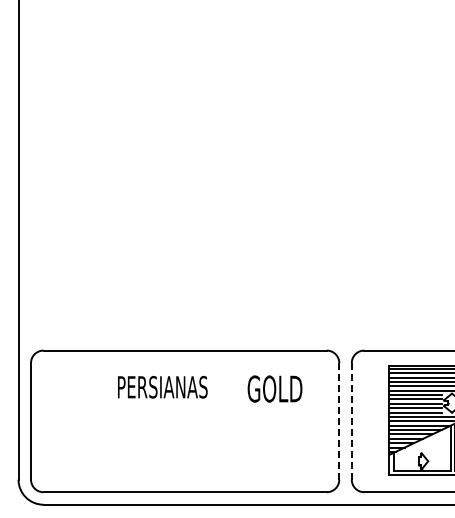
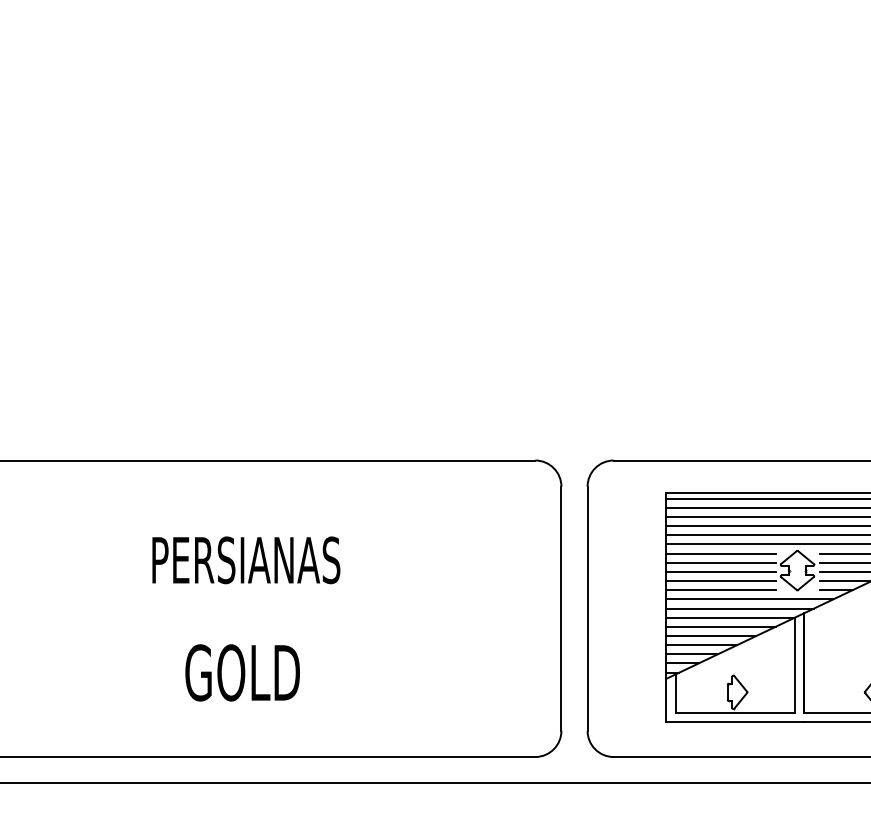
text: (162, 386) -> (245, 558), moved
text: (274, 388) -> (241, 671), moved
line: (339, 420) -> (561, 606), dashed -> solid
line: (351, 420) -> (586, 606), dashed -> solid

